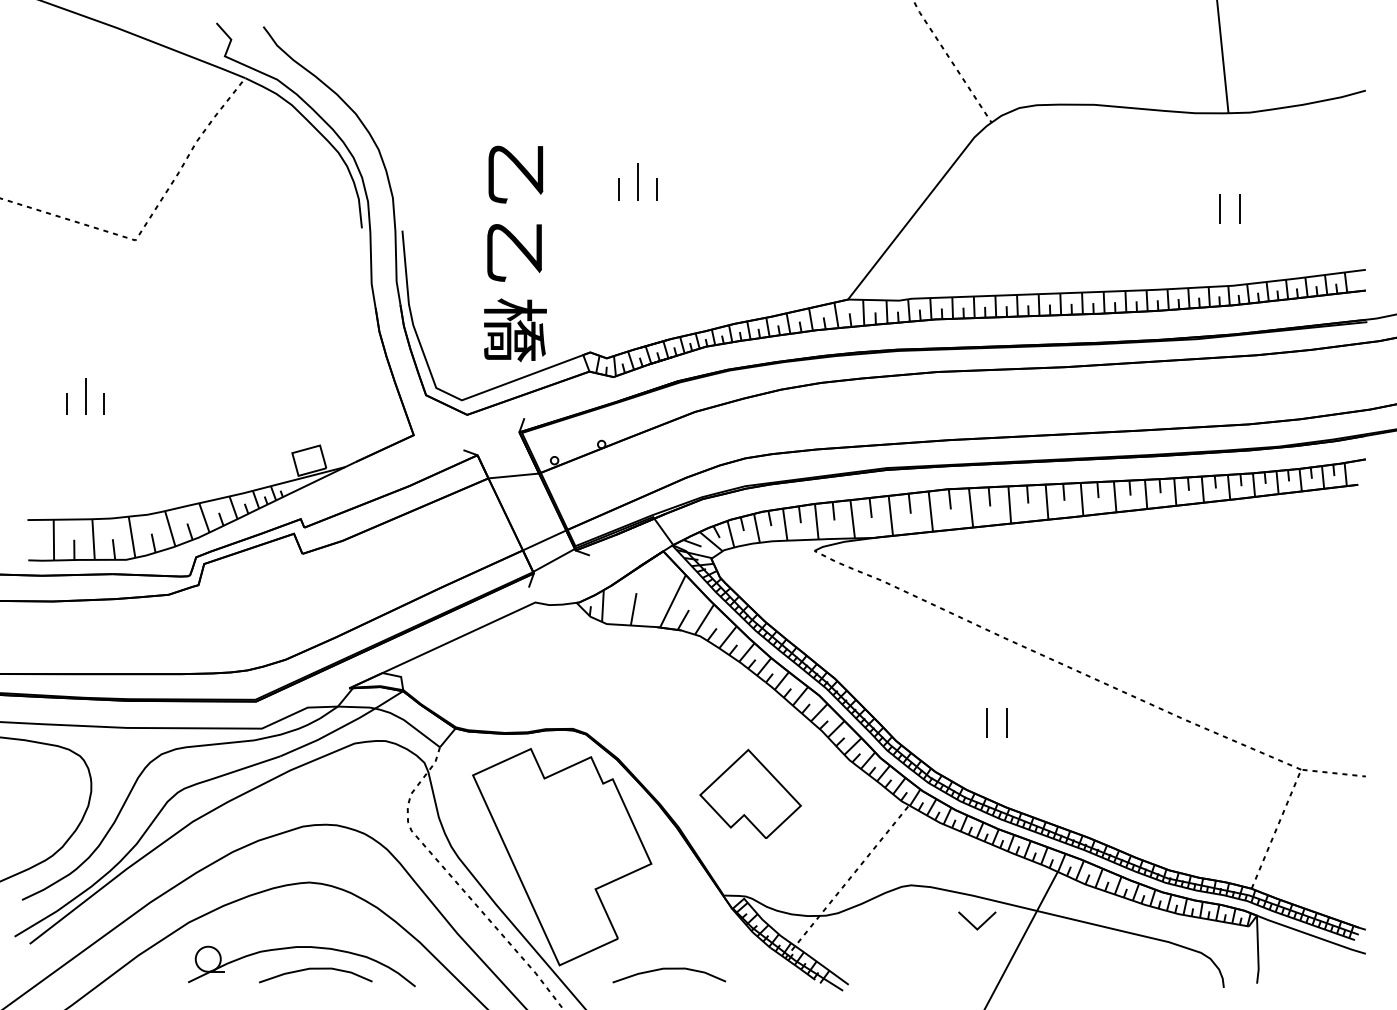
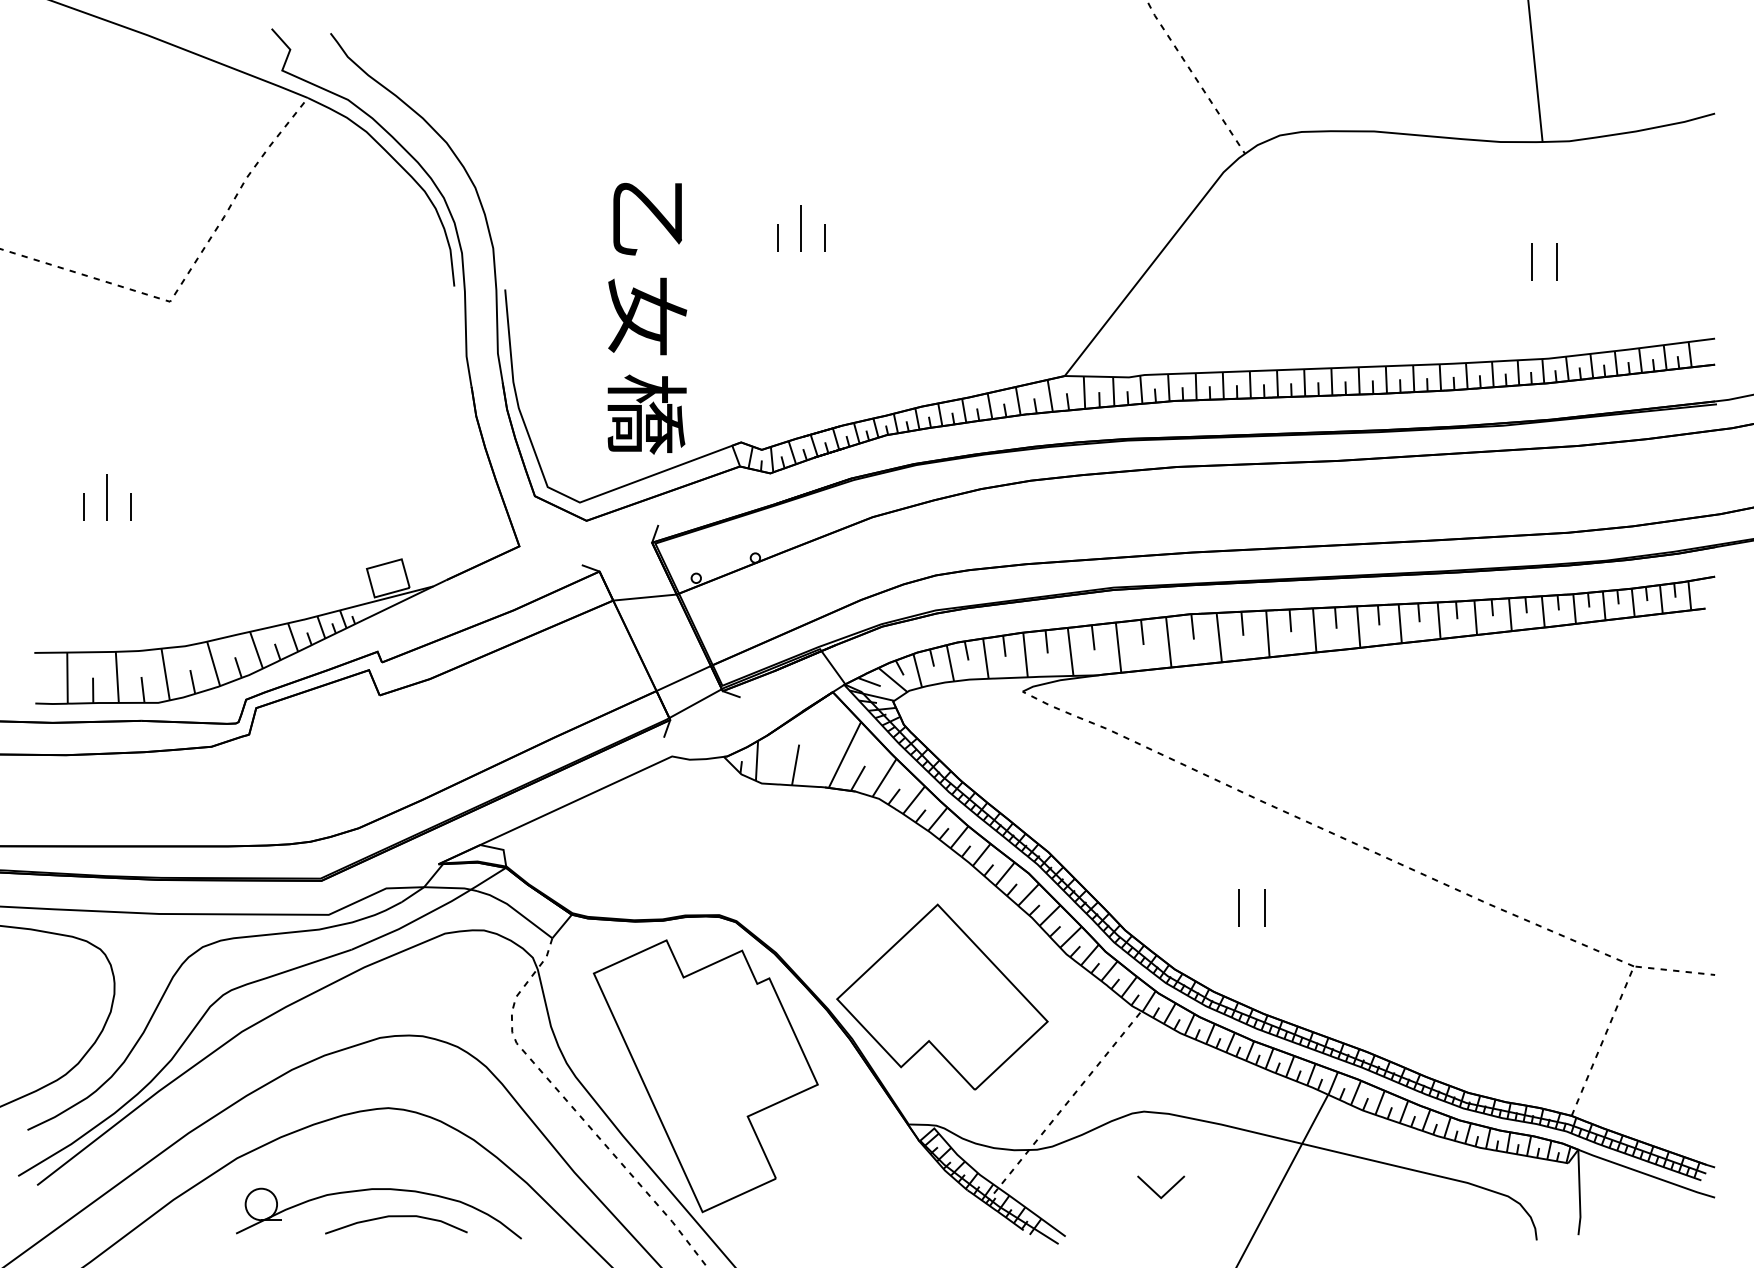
text: (515, 252) -> (647, 316), 乙 -> 女
part: (750, 793) -> (942, 996), size x1.67
part: (981, 924) -> (1166, 1191), moved
curve: (669, 969) -> (840, 1217), removed

